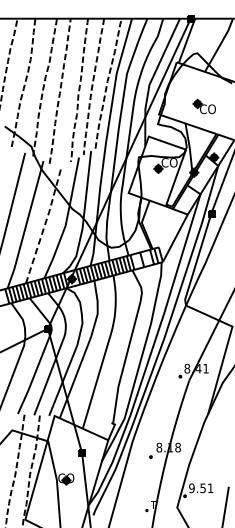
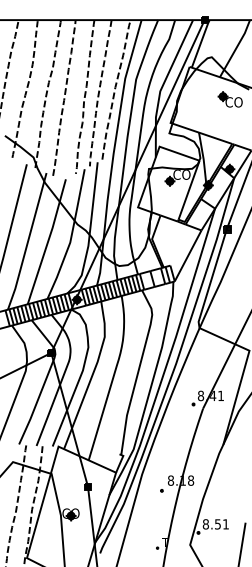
part: (203, 106) -> (229, 99), moved
line: (45, 224) -> (48, 241), dashed -> solid
text: (191, 488) -> (205, 524), 9.51 -> 8.51

